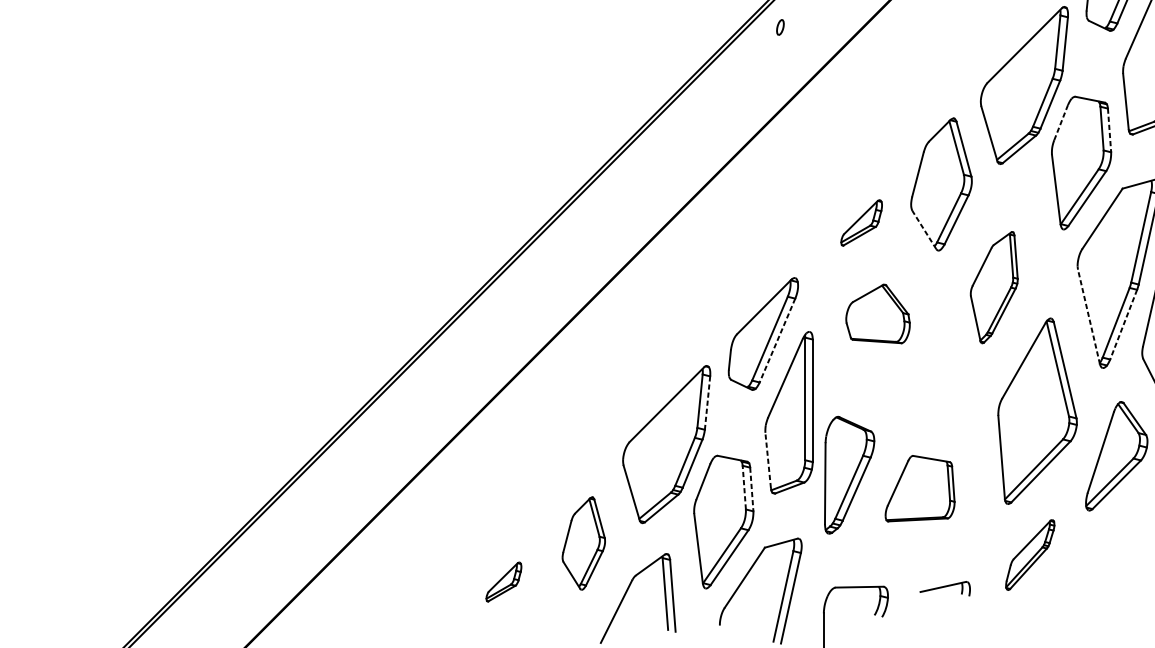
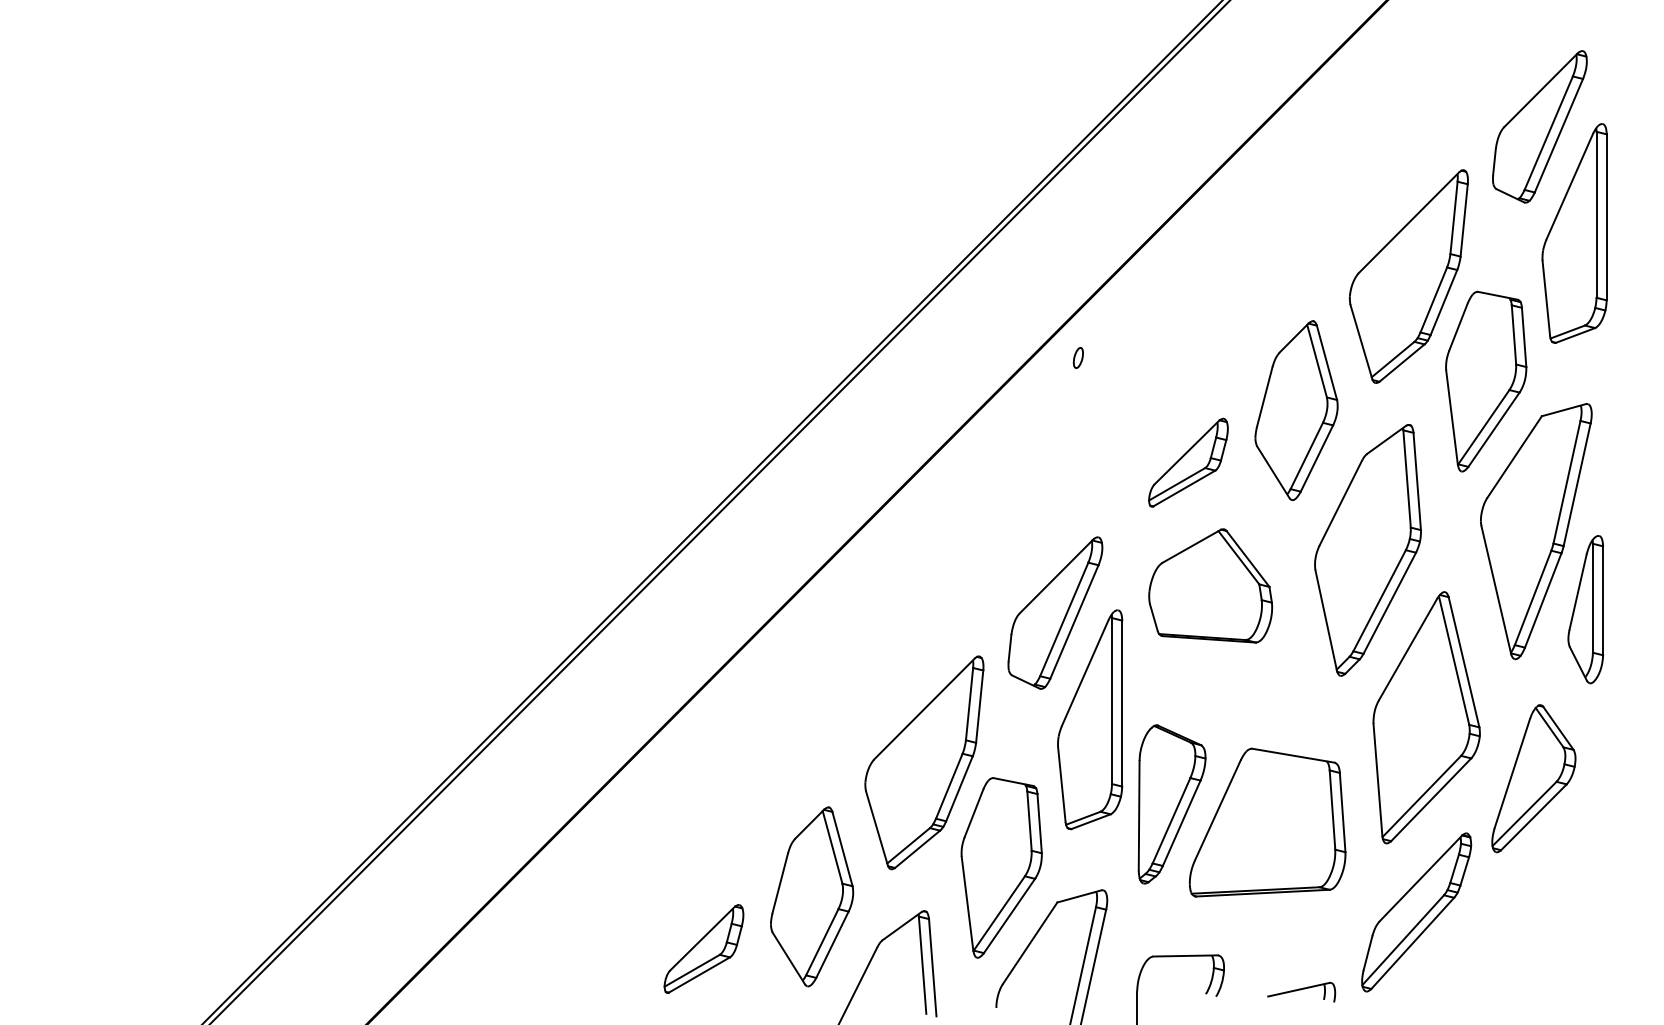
part: (779, 27) -> (1077, 357), moved
line: (1061, 122) -> (1458, 326), dashed -> solid
line: (1109, 130) -> (1524, 337), dashed -> solid
part: (861, 222) -> (1188, 462), size x1.43
line: (924, 229) -> (1273, 471), dashed -> solid
part: (993, 287) -> (1367, 550), size x1.67
part: (877, 313) -> (1210, 585), size x1.43
line: (1089, 317) -> (1496, 590), dashed -> solid
line: (1123, 324) -> (1543, 600), dashed -> solid
line: (777, 340) -> (1074, 621), dashed -> solid
line: (707, 403) -> (979, 707), dashed -> solid
line: (767, 460) -> (1061, 784), dashed -> solid
line: (744, 487) -> (1029, 821), dashed -> solid
part: (920, 488) -> (1267, 822), size x1.67
line: (751, 489) -> (1039, 823), dashed -> solid
part: (584, 543) -> (812, 896), size x1.43
part: (1030, 555) -> (1416, 912), size x1.67
part: (503, 581) -> (703, 948), size x1.67
part: (945, 588) -> (1301, 991), moved

